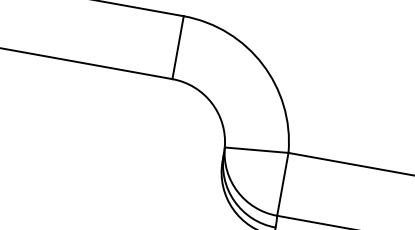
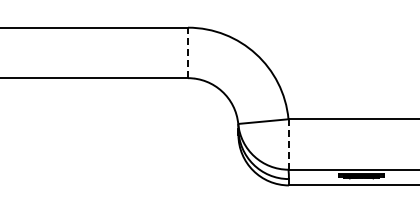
line: (177, 47) -> (187, 52), solid -> dashed
line: (282, 184) -> (288, 144), solid -> dashed

